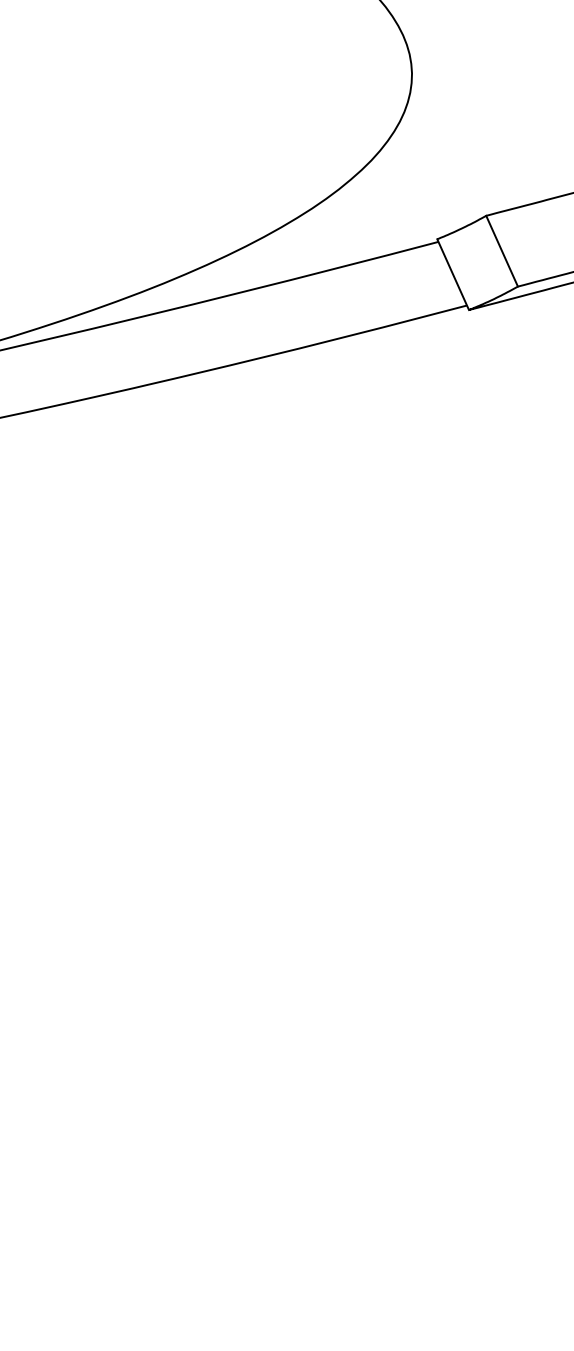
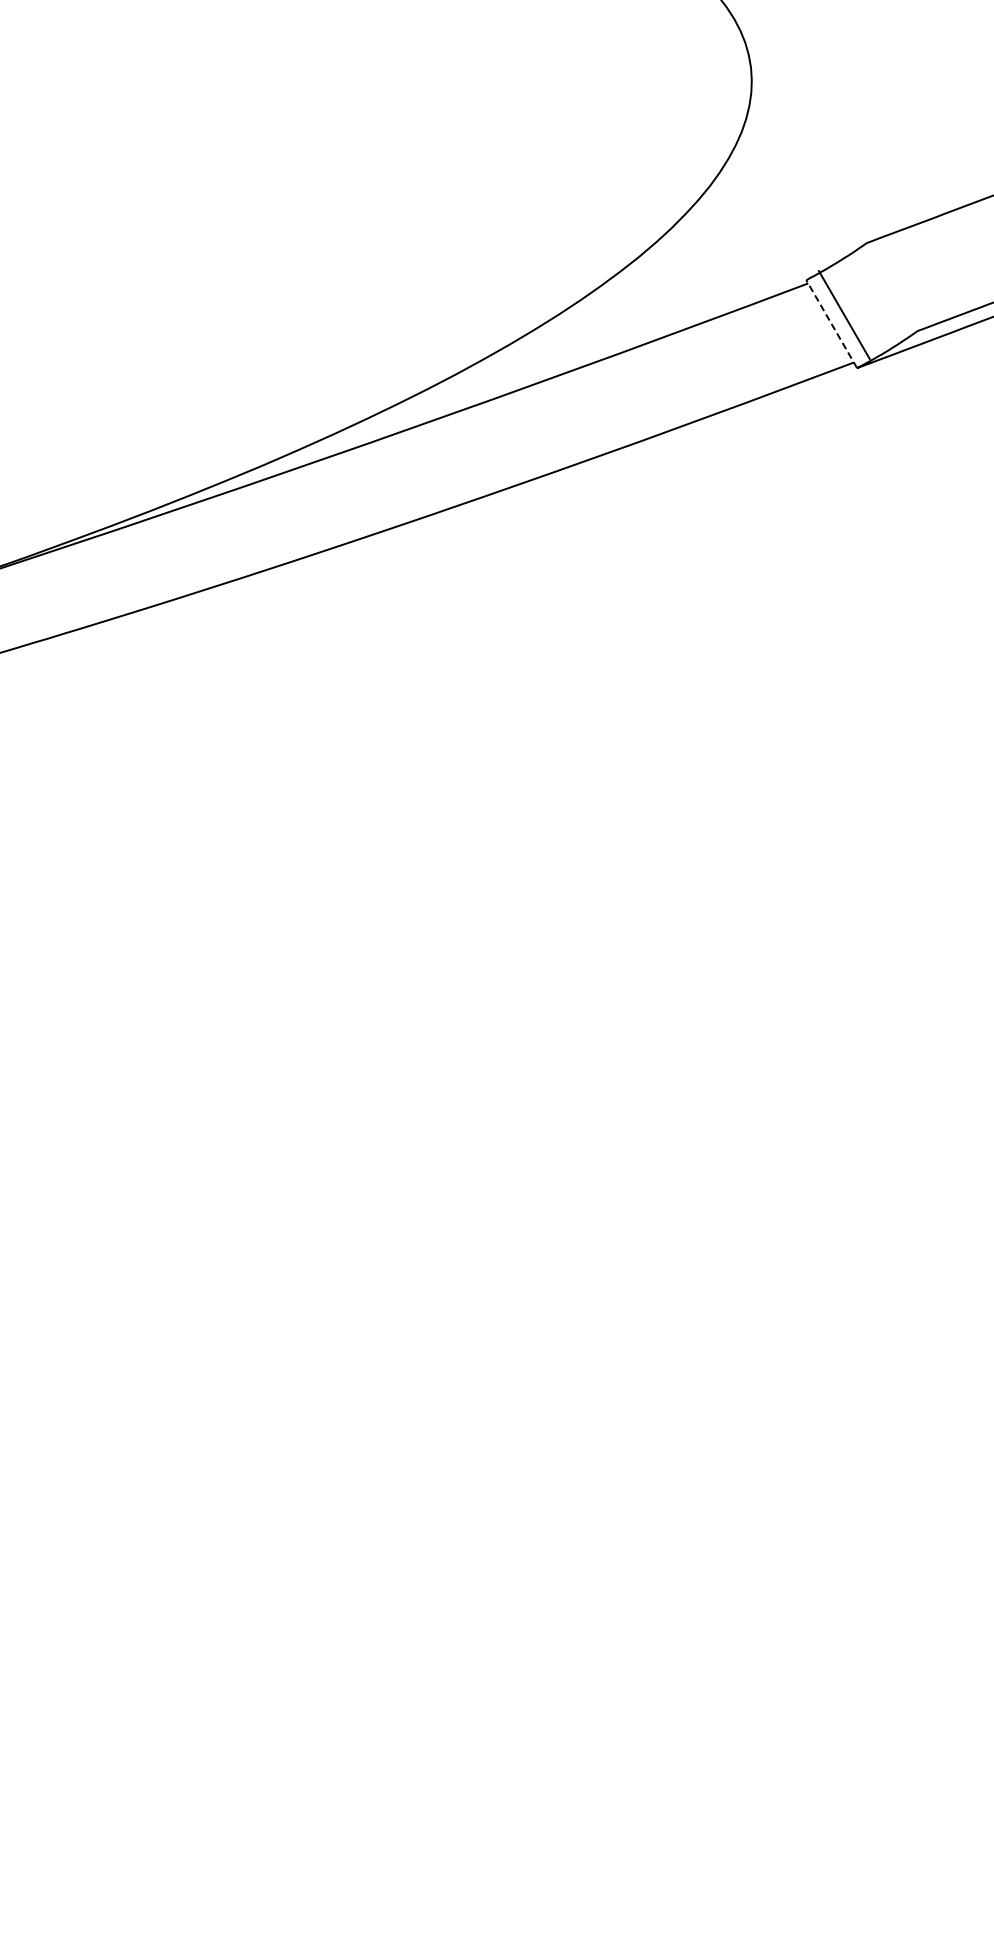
line: (501, 251) -> (843, 315), moved
line: (452, 274) -> (831, 324), solid -> dashed

